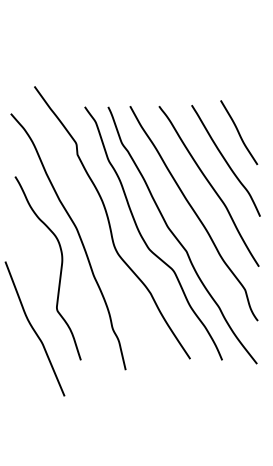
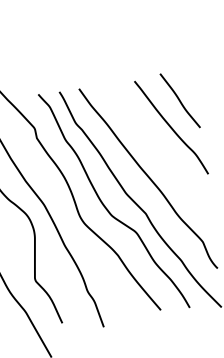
curve: (209, 185) -> (159, 151), removed

